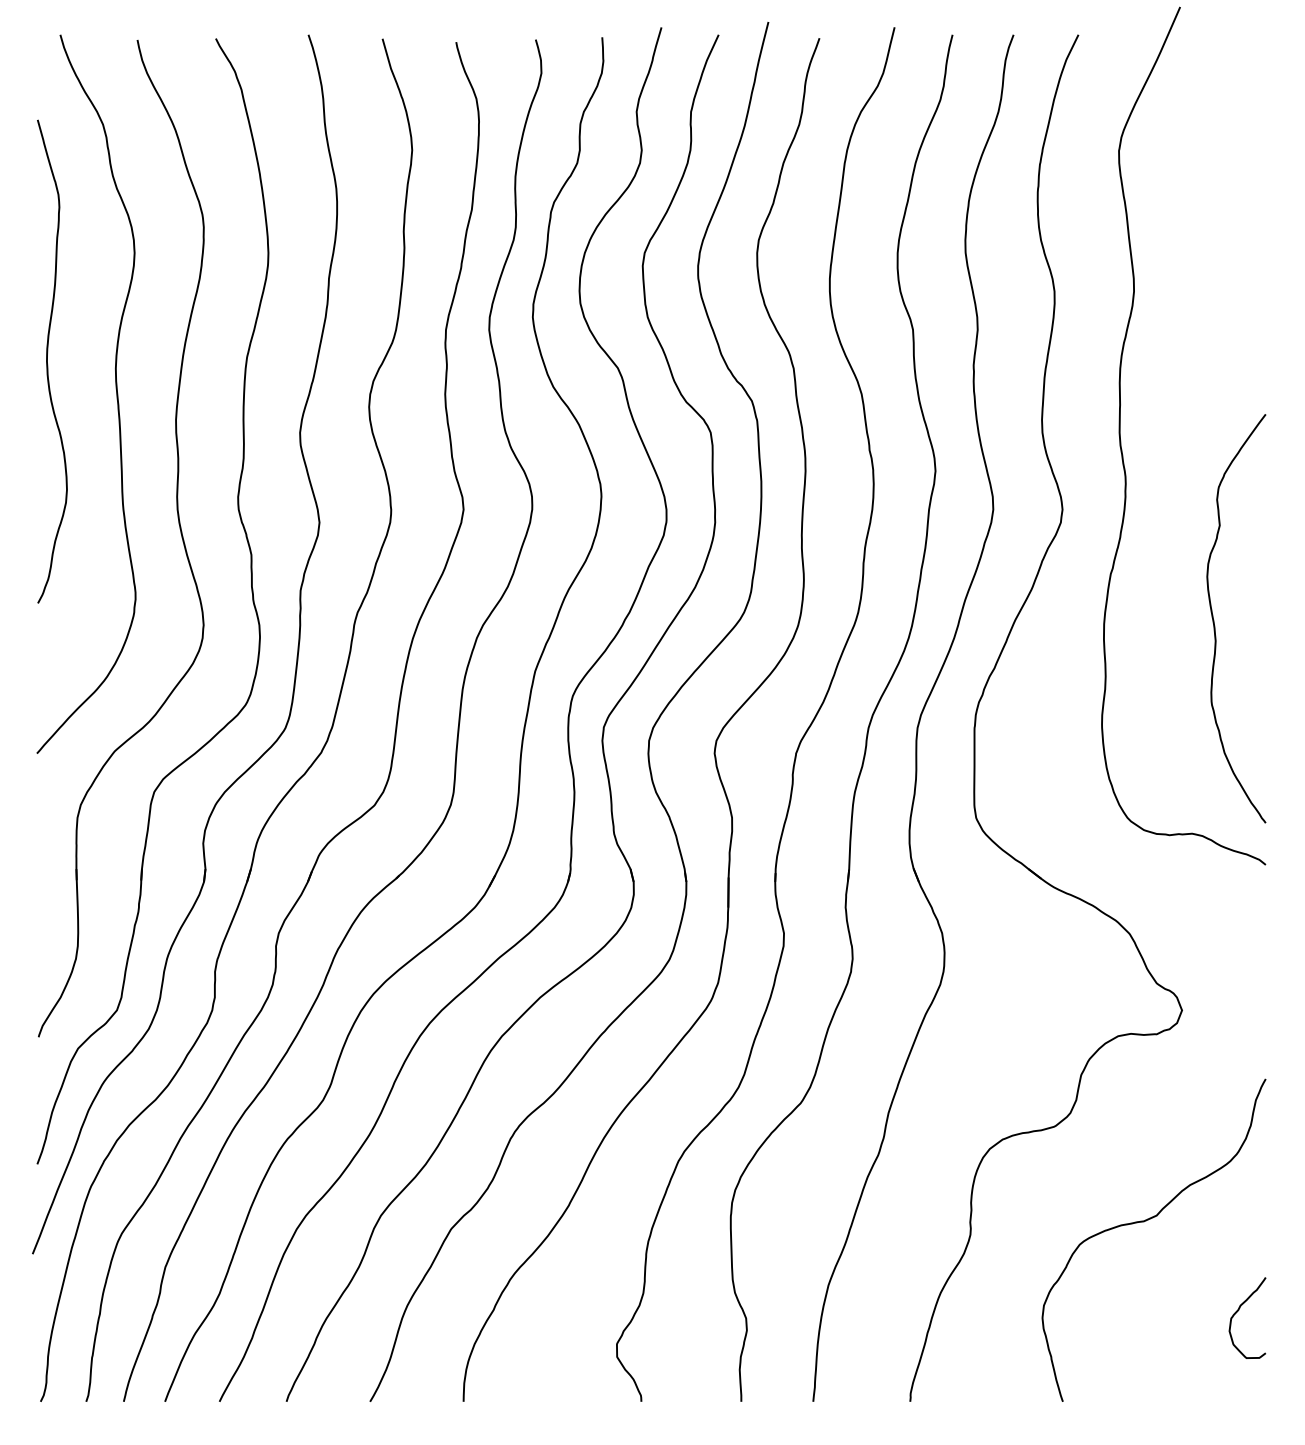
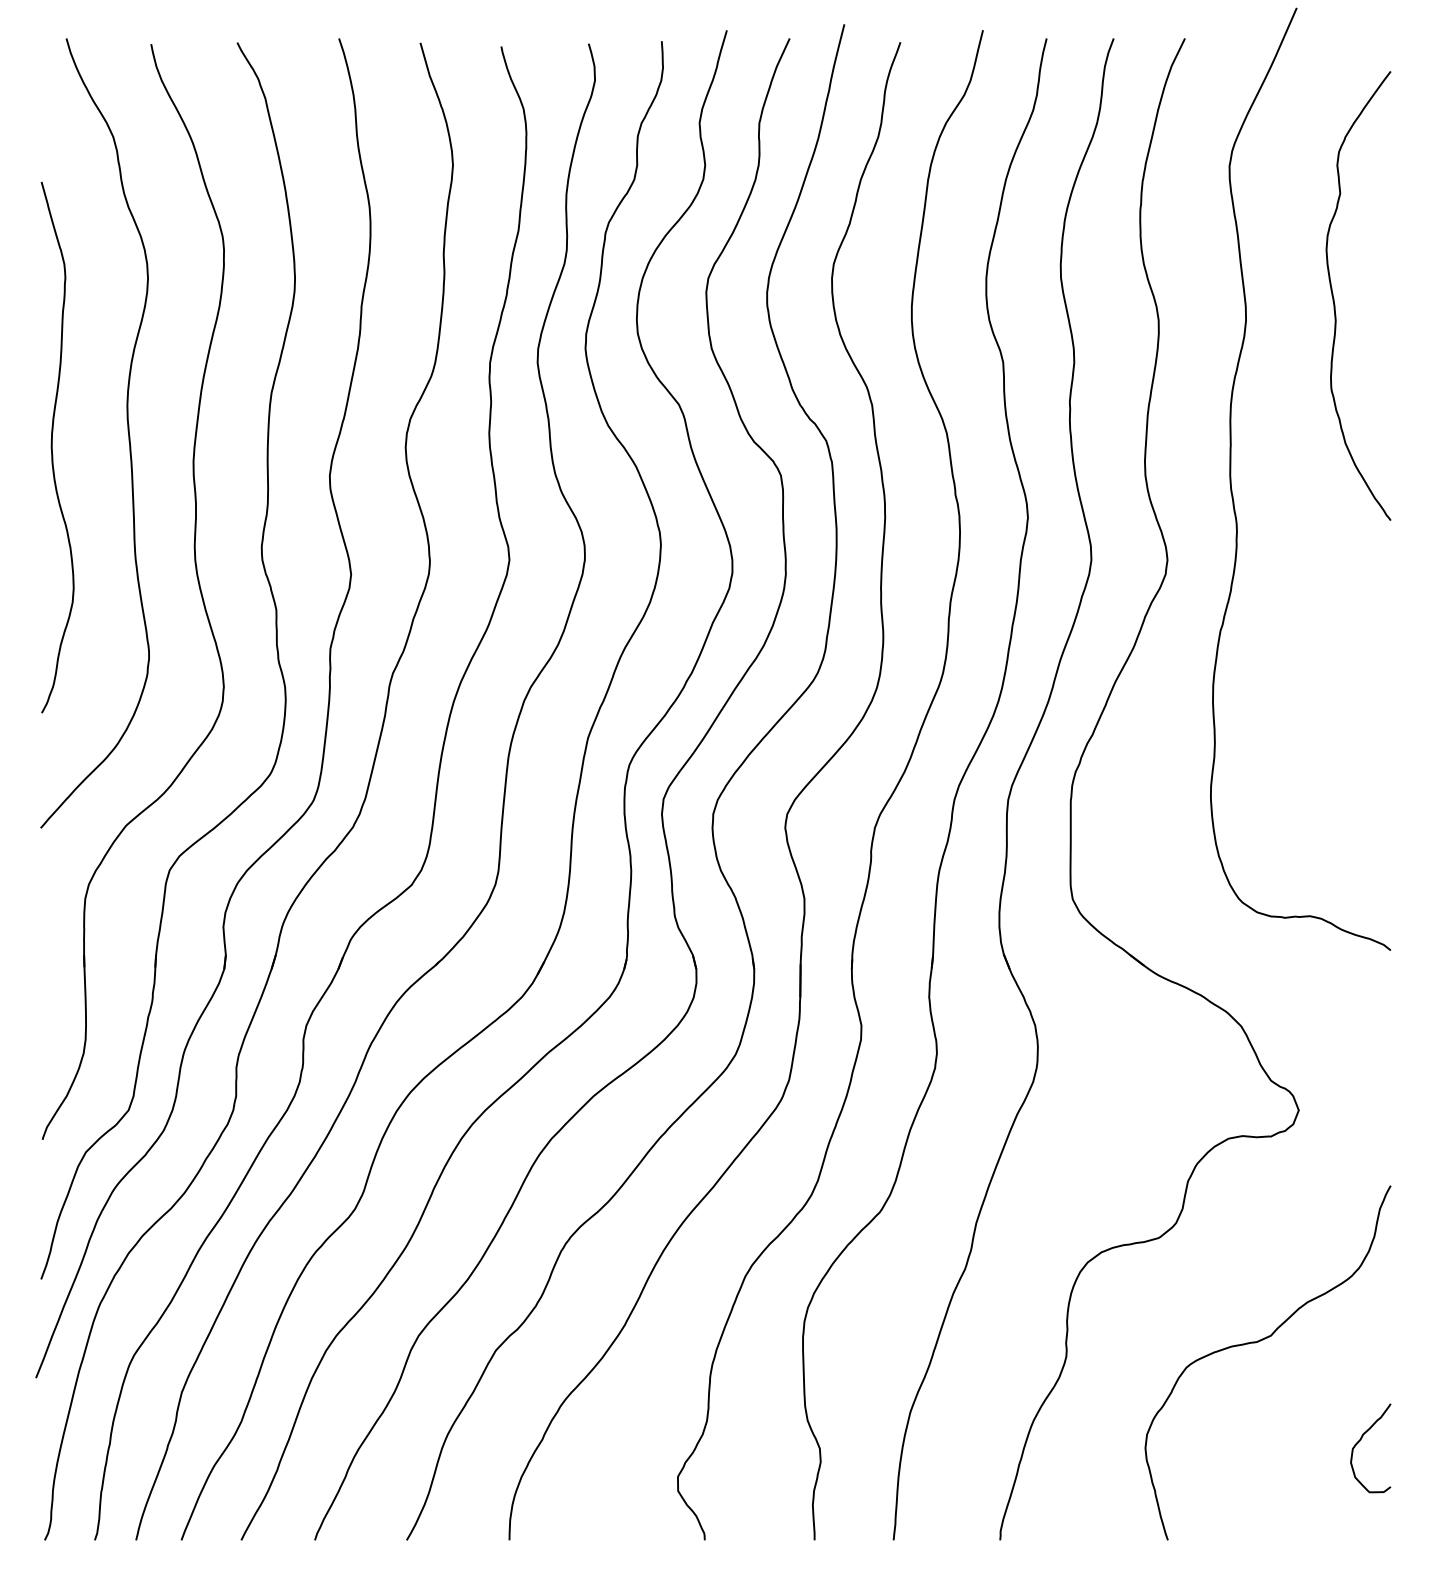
curve: (47, 361) -> (52, 447), moved
curve: (1214, 621) -> (1334, 298), moved

